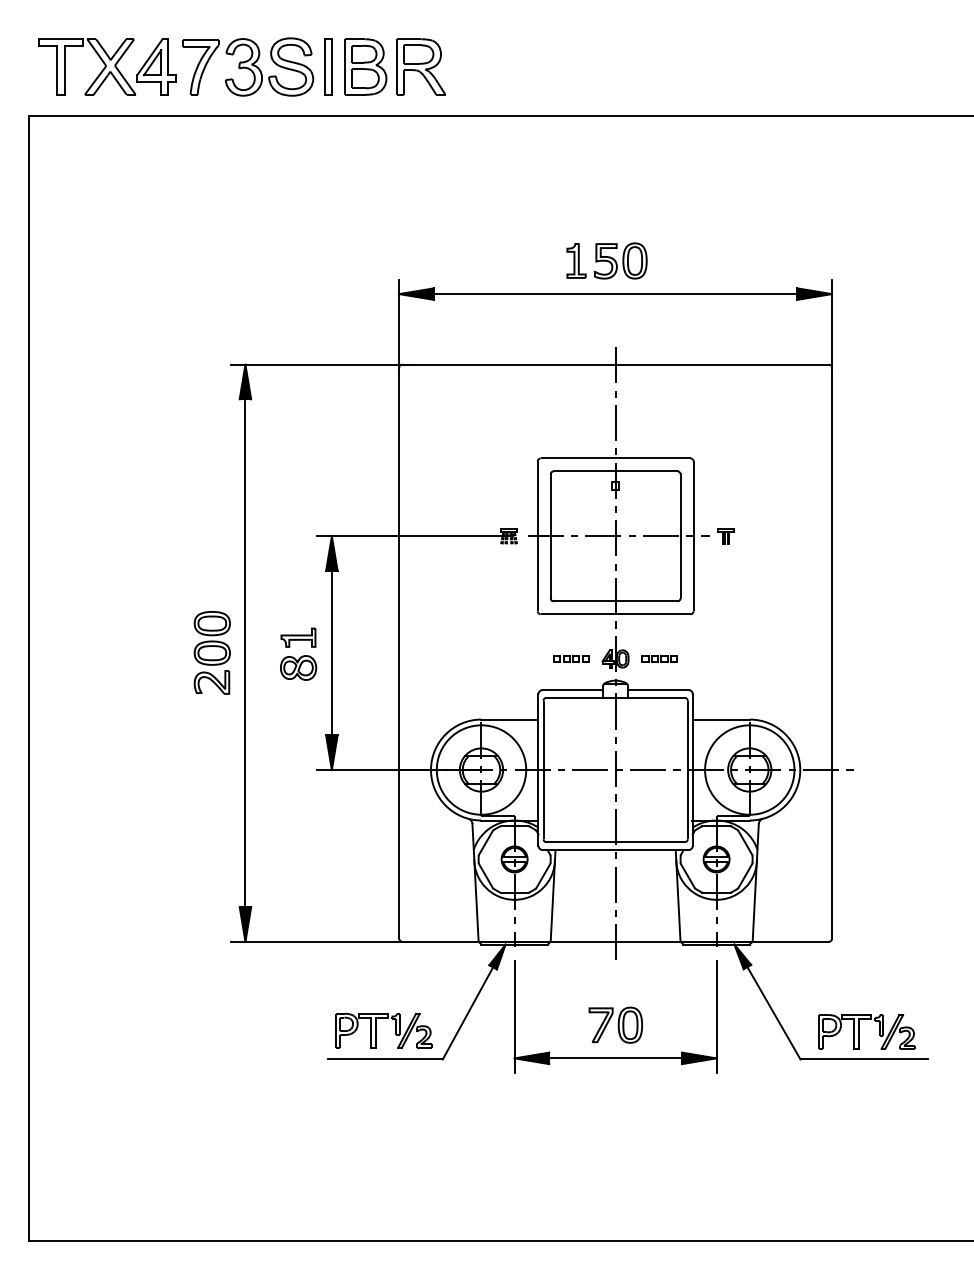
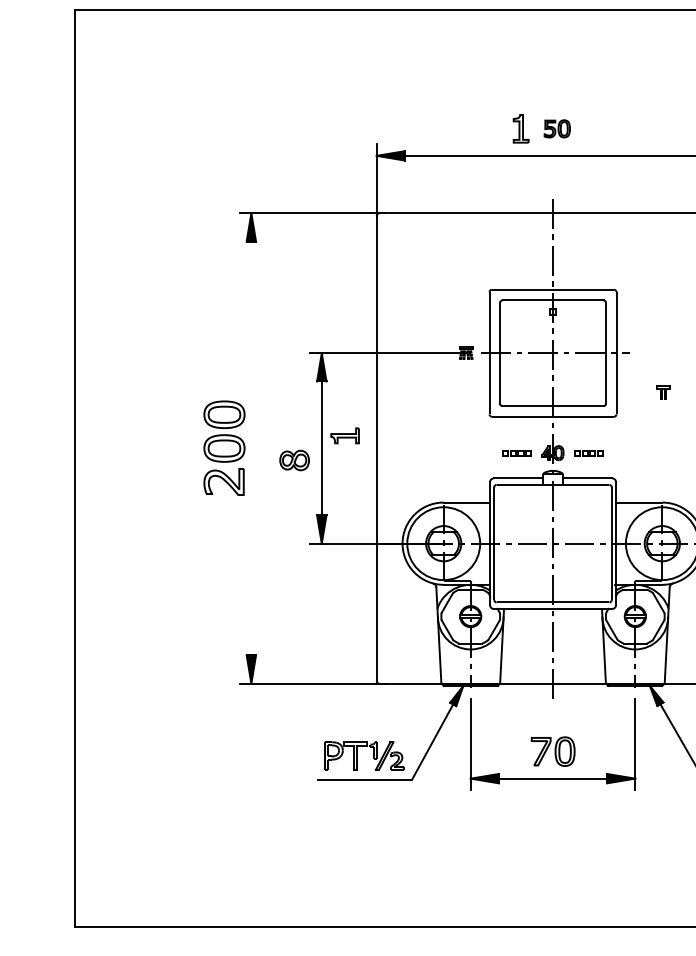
part: (620, 260) -> (556, 128), size x0.6
part: (725, 536) -> (662, 392), moved
part: (298, 637) -> (345, 435), moved
part: (211, 652) -> (223, 447), size x1.4
line: (245, 653) -> (251, 448), removed

